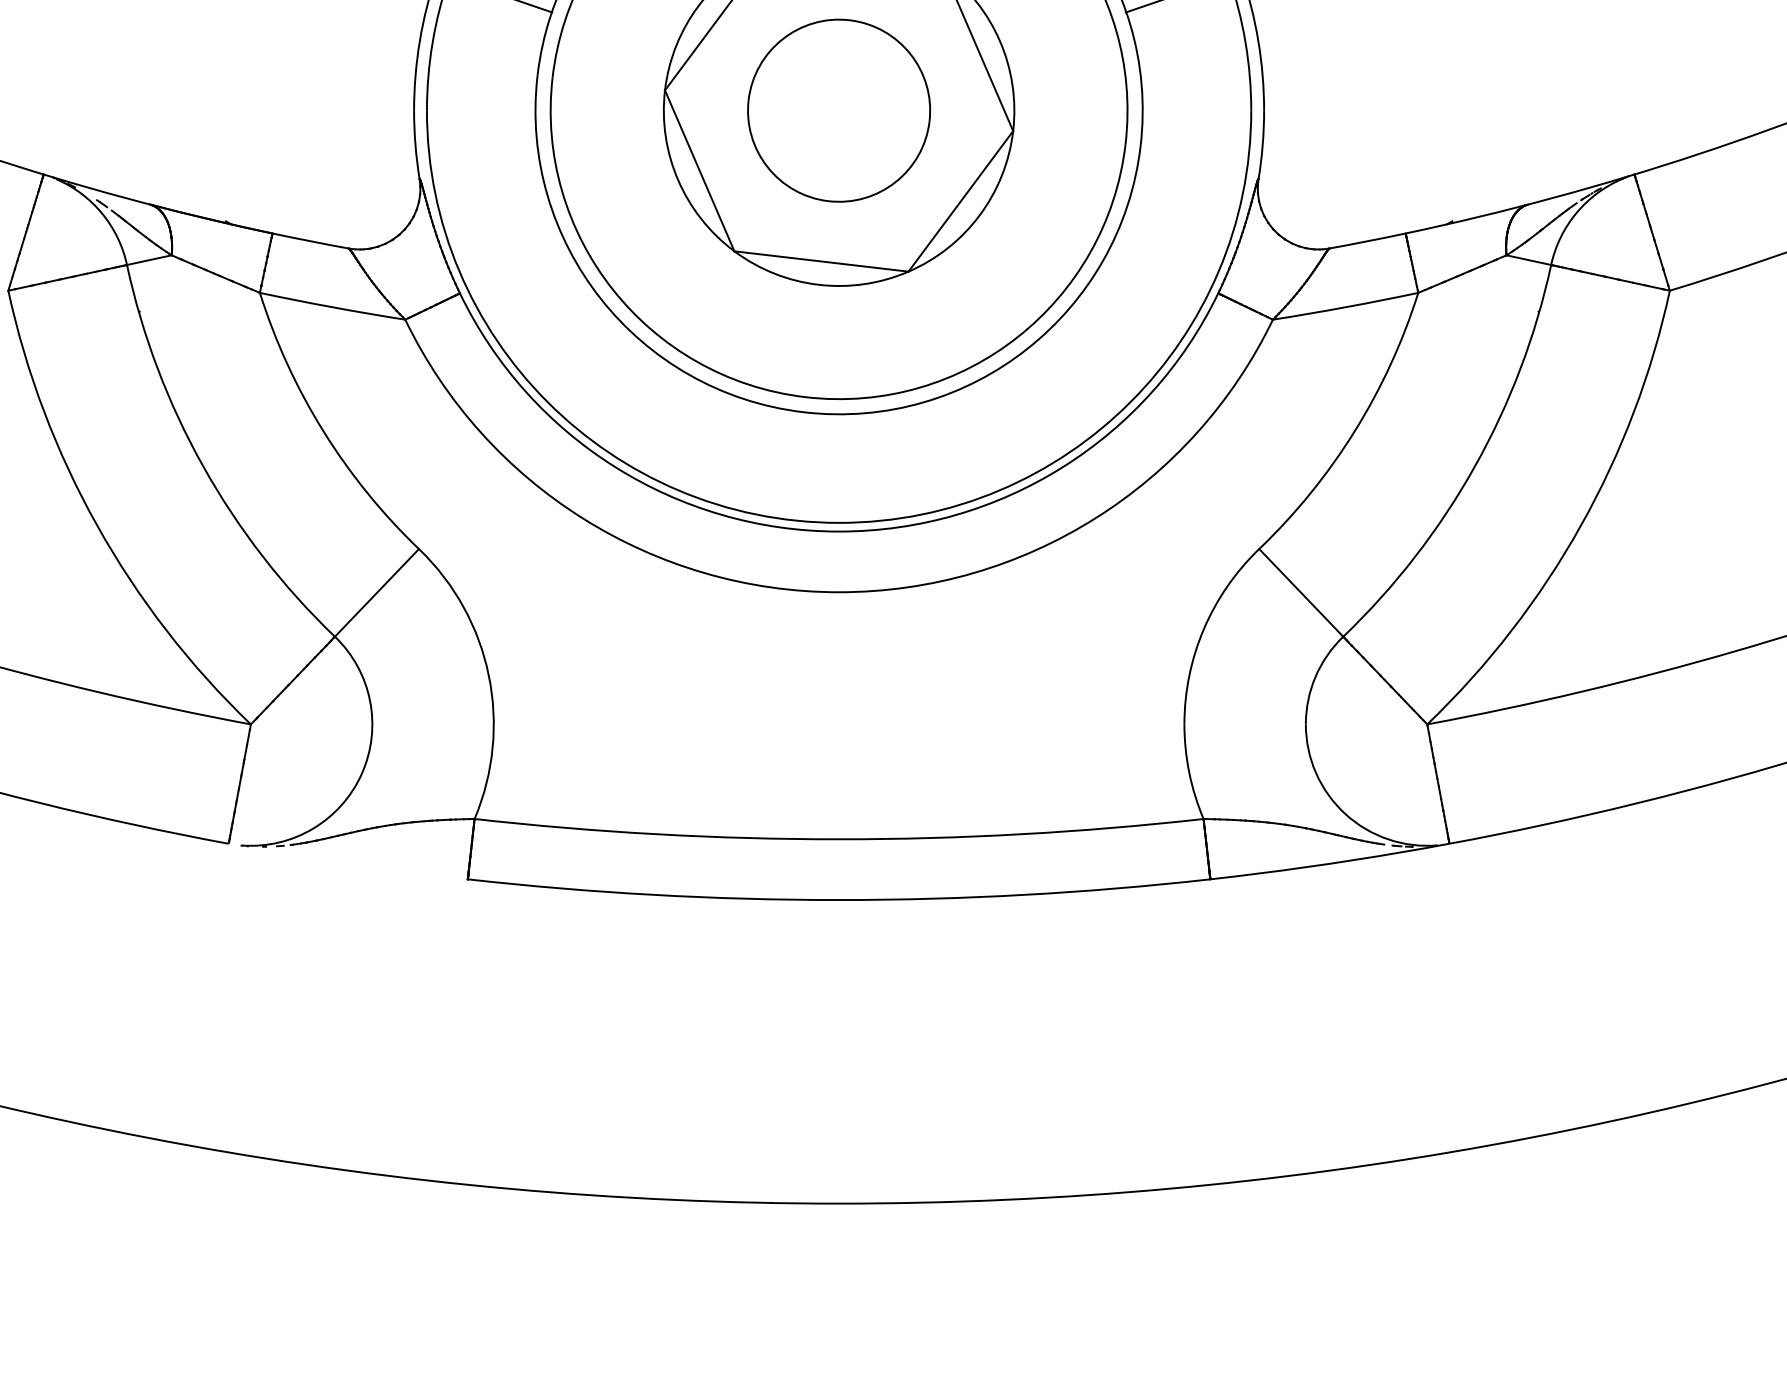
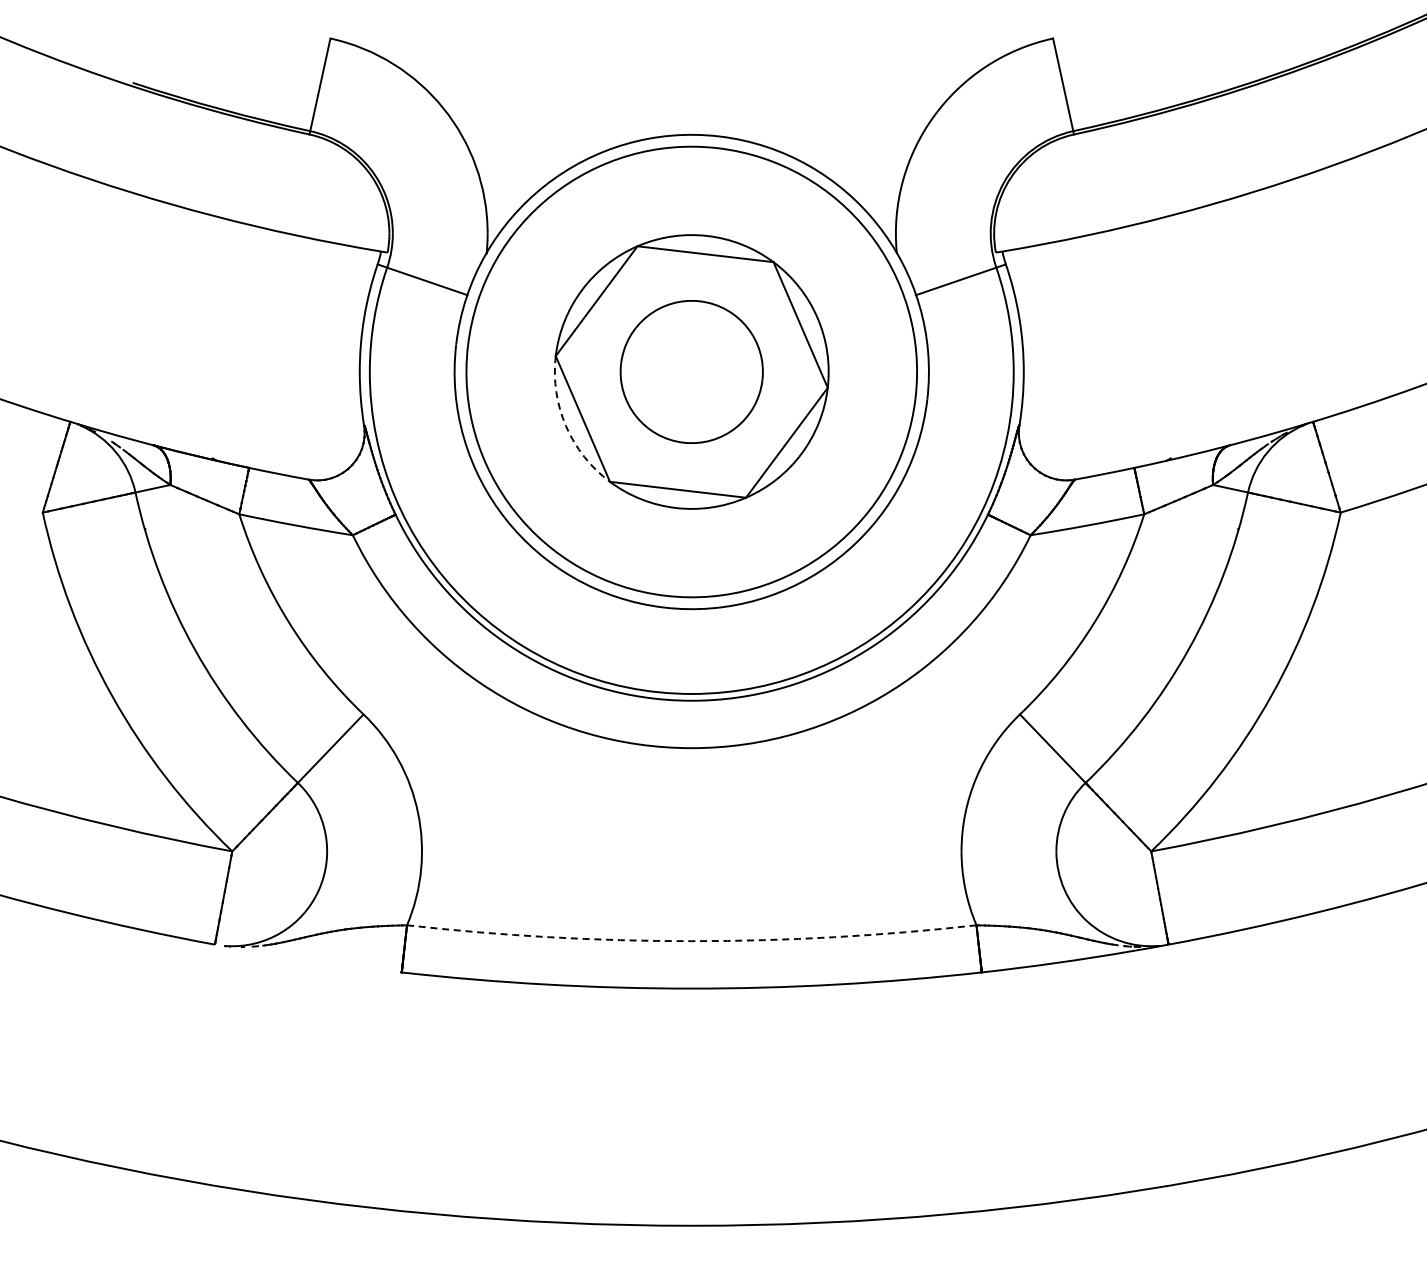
arc: (678, 180) -> (566, 426), solid -> dashed
arc: (838, 839) -> (691, 941), solid -> dashed

